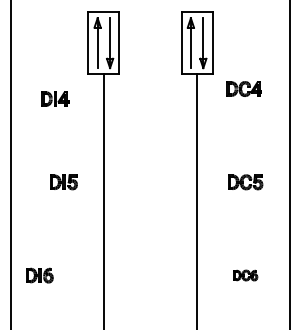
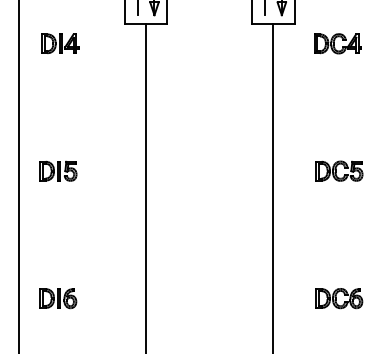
part: (55, 98) -> (60, 43), moved
part: (63, 182) -> (58, 171), moved
part: (245, 275) -> (339, 298), size x1.43

